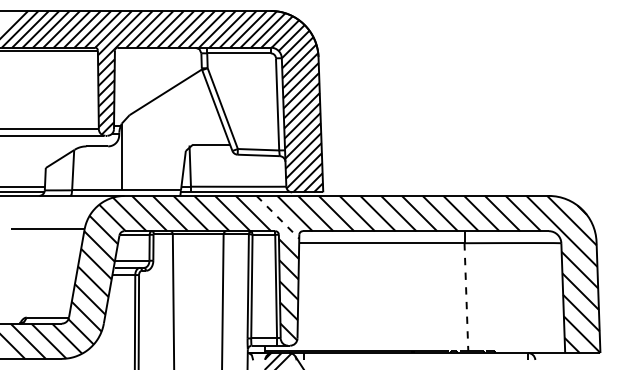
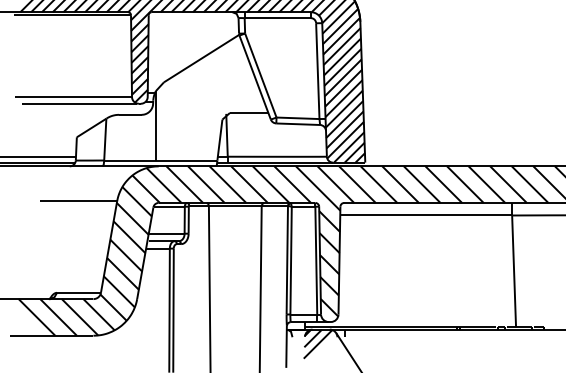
line: (278, 217) -> (318, 188), dashed -> solid
line: (466, 297) -> (514, 271), dashed -> solid

